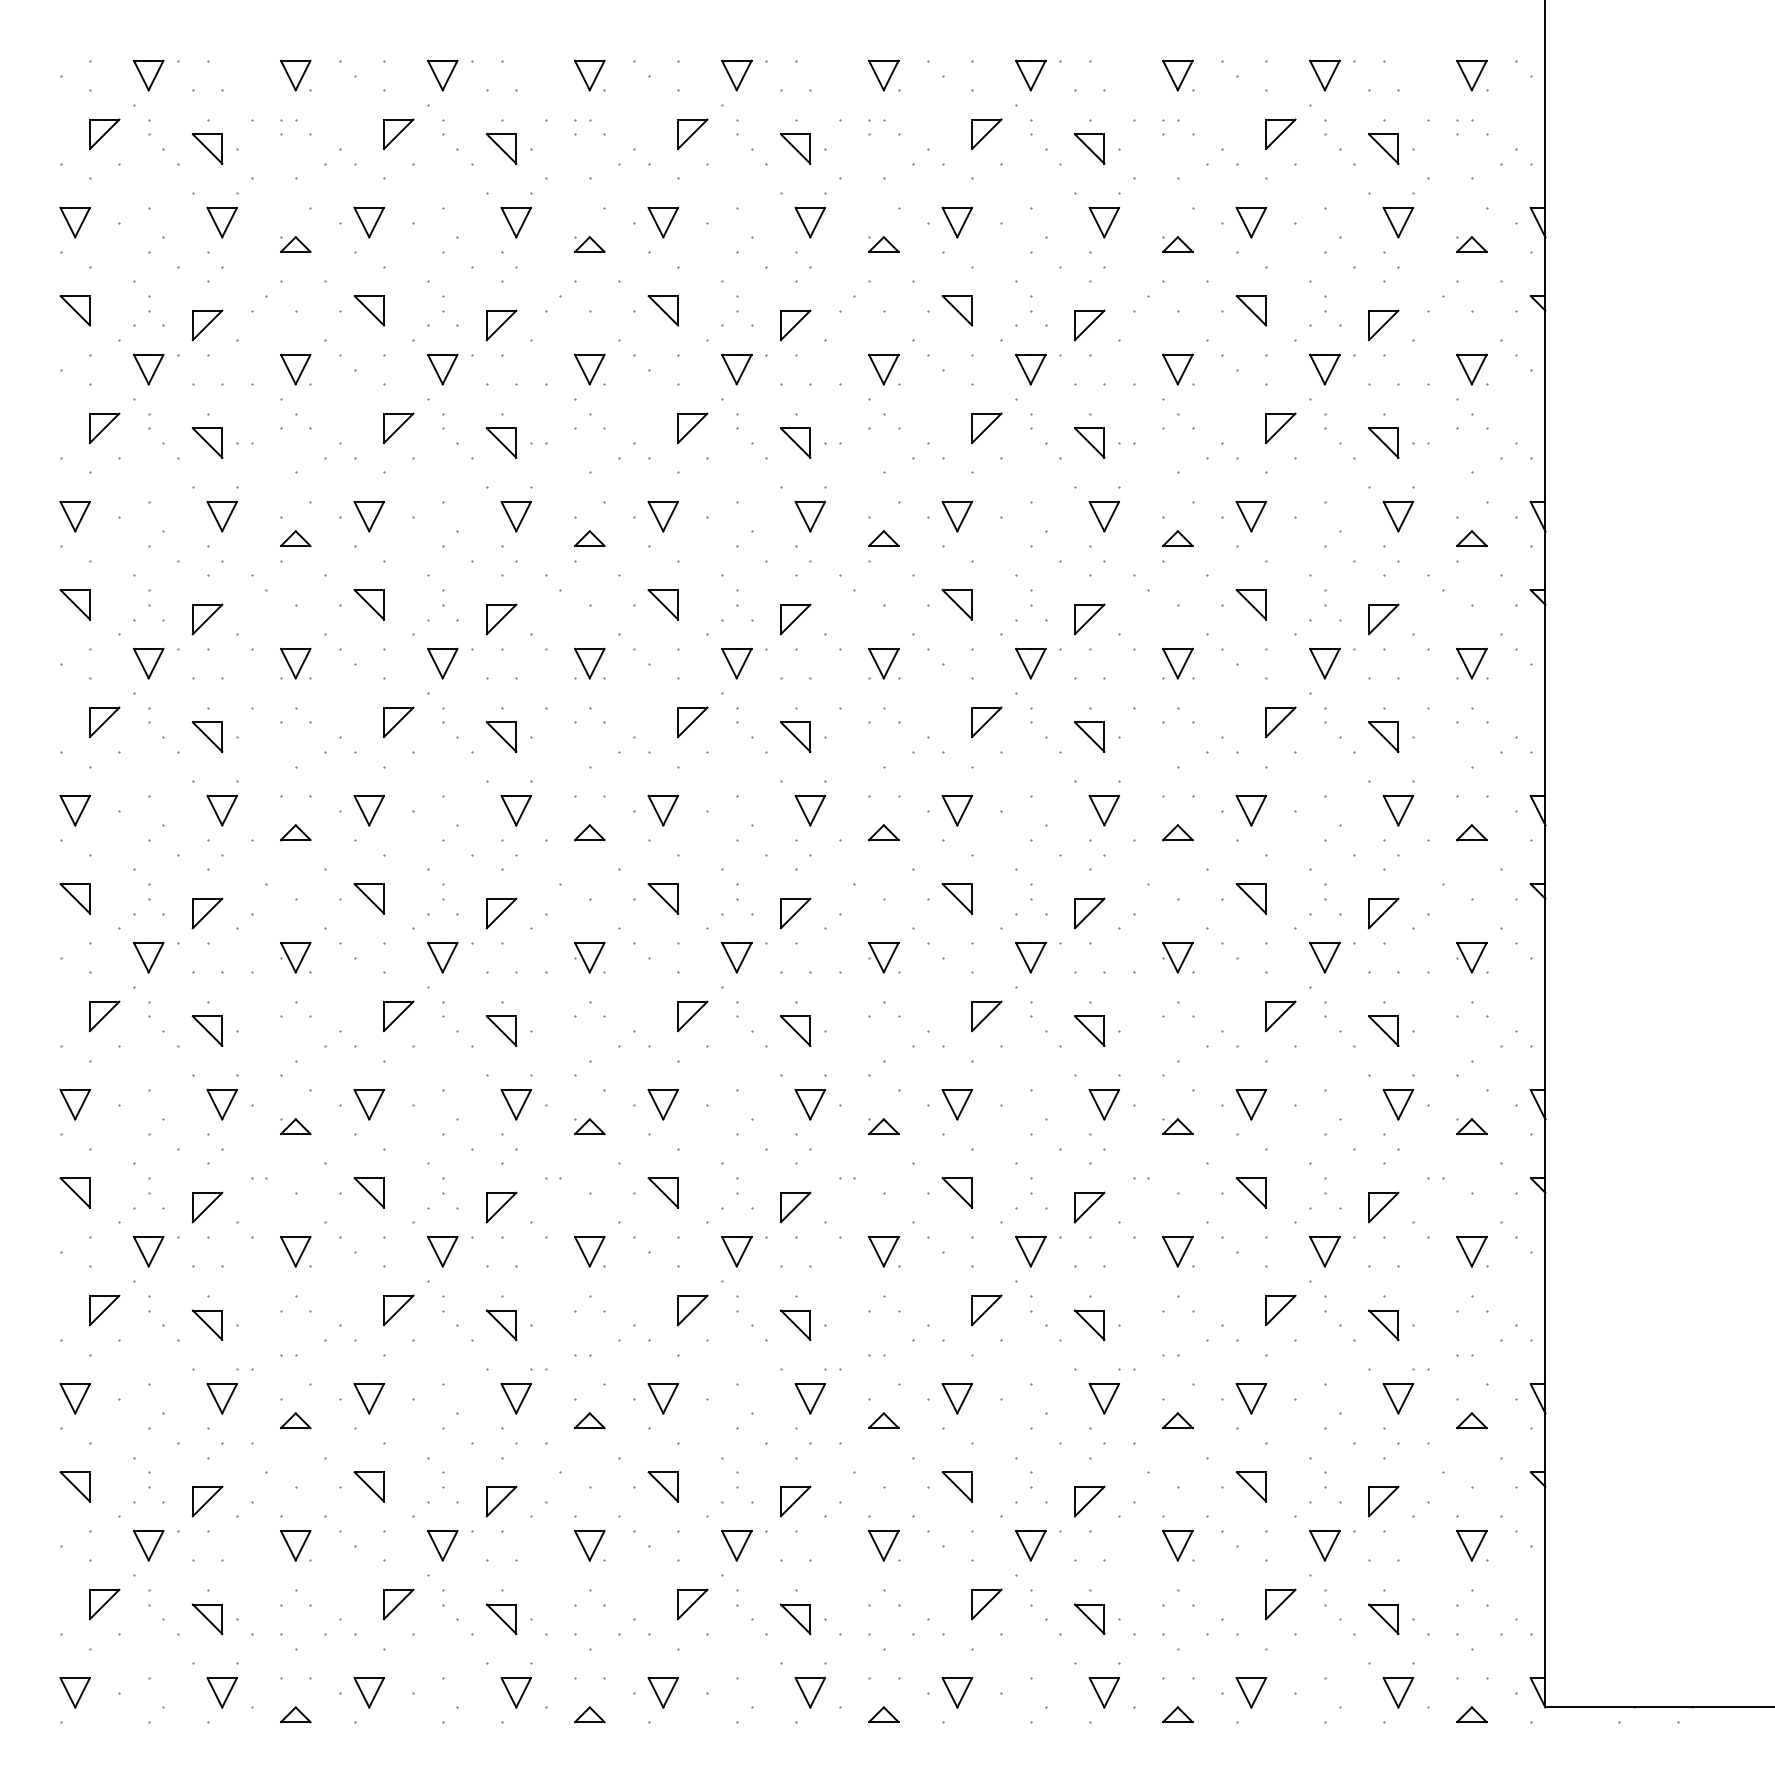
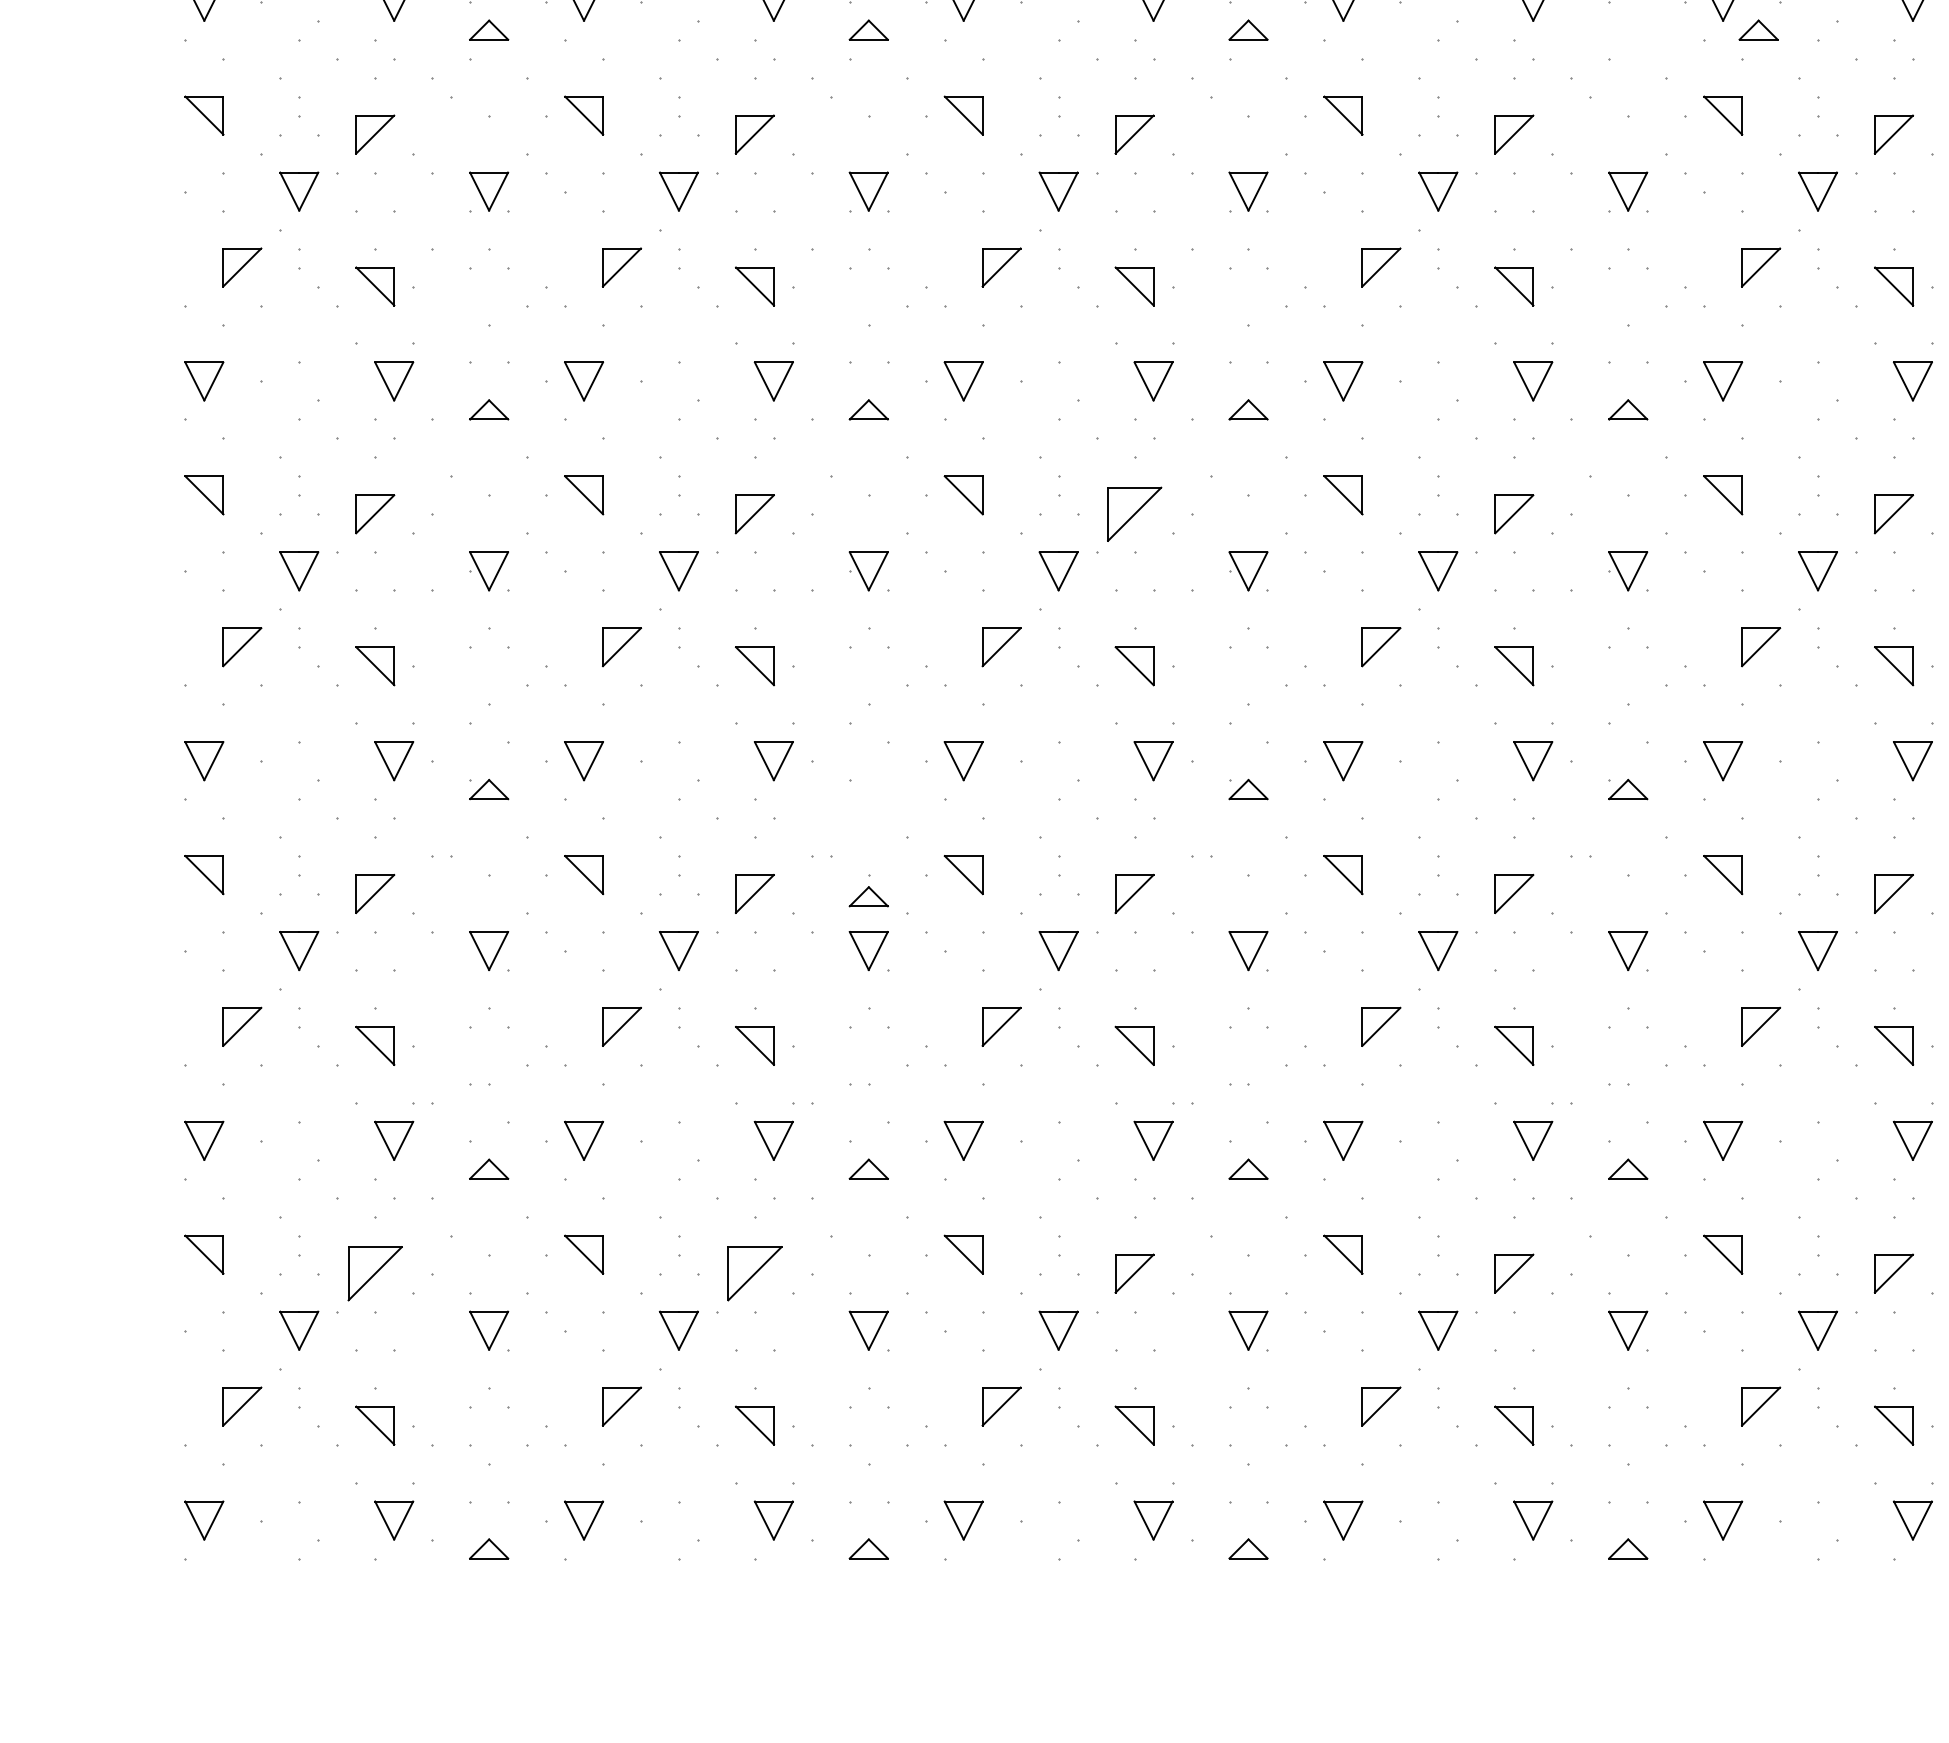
part: (1177, 538) -> (1758, 30), moved
part: (795, 913) -> (1134, 514), size x1.4
part: (589, 1126) -> (868, 896), moved
part: (207, 1501) -> (375, 1273), size x1.4
part: (501, 1501) -> (754, 1273), size x1.4

